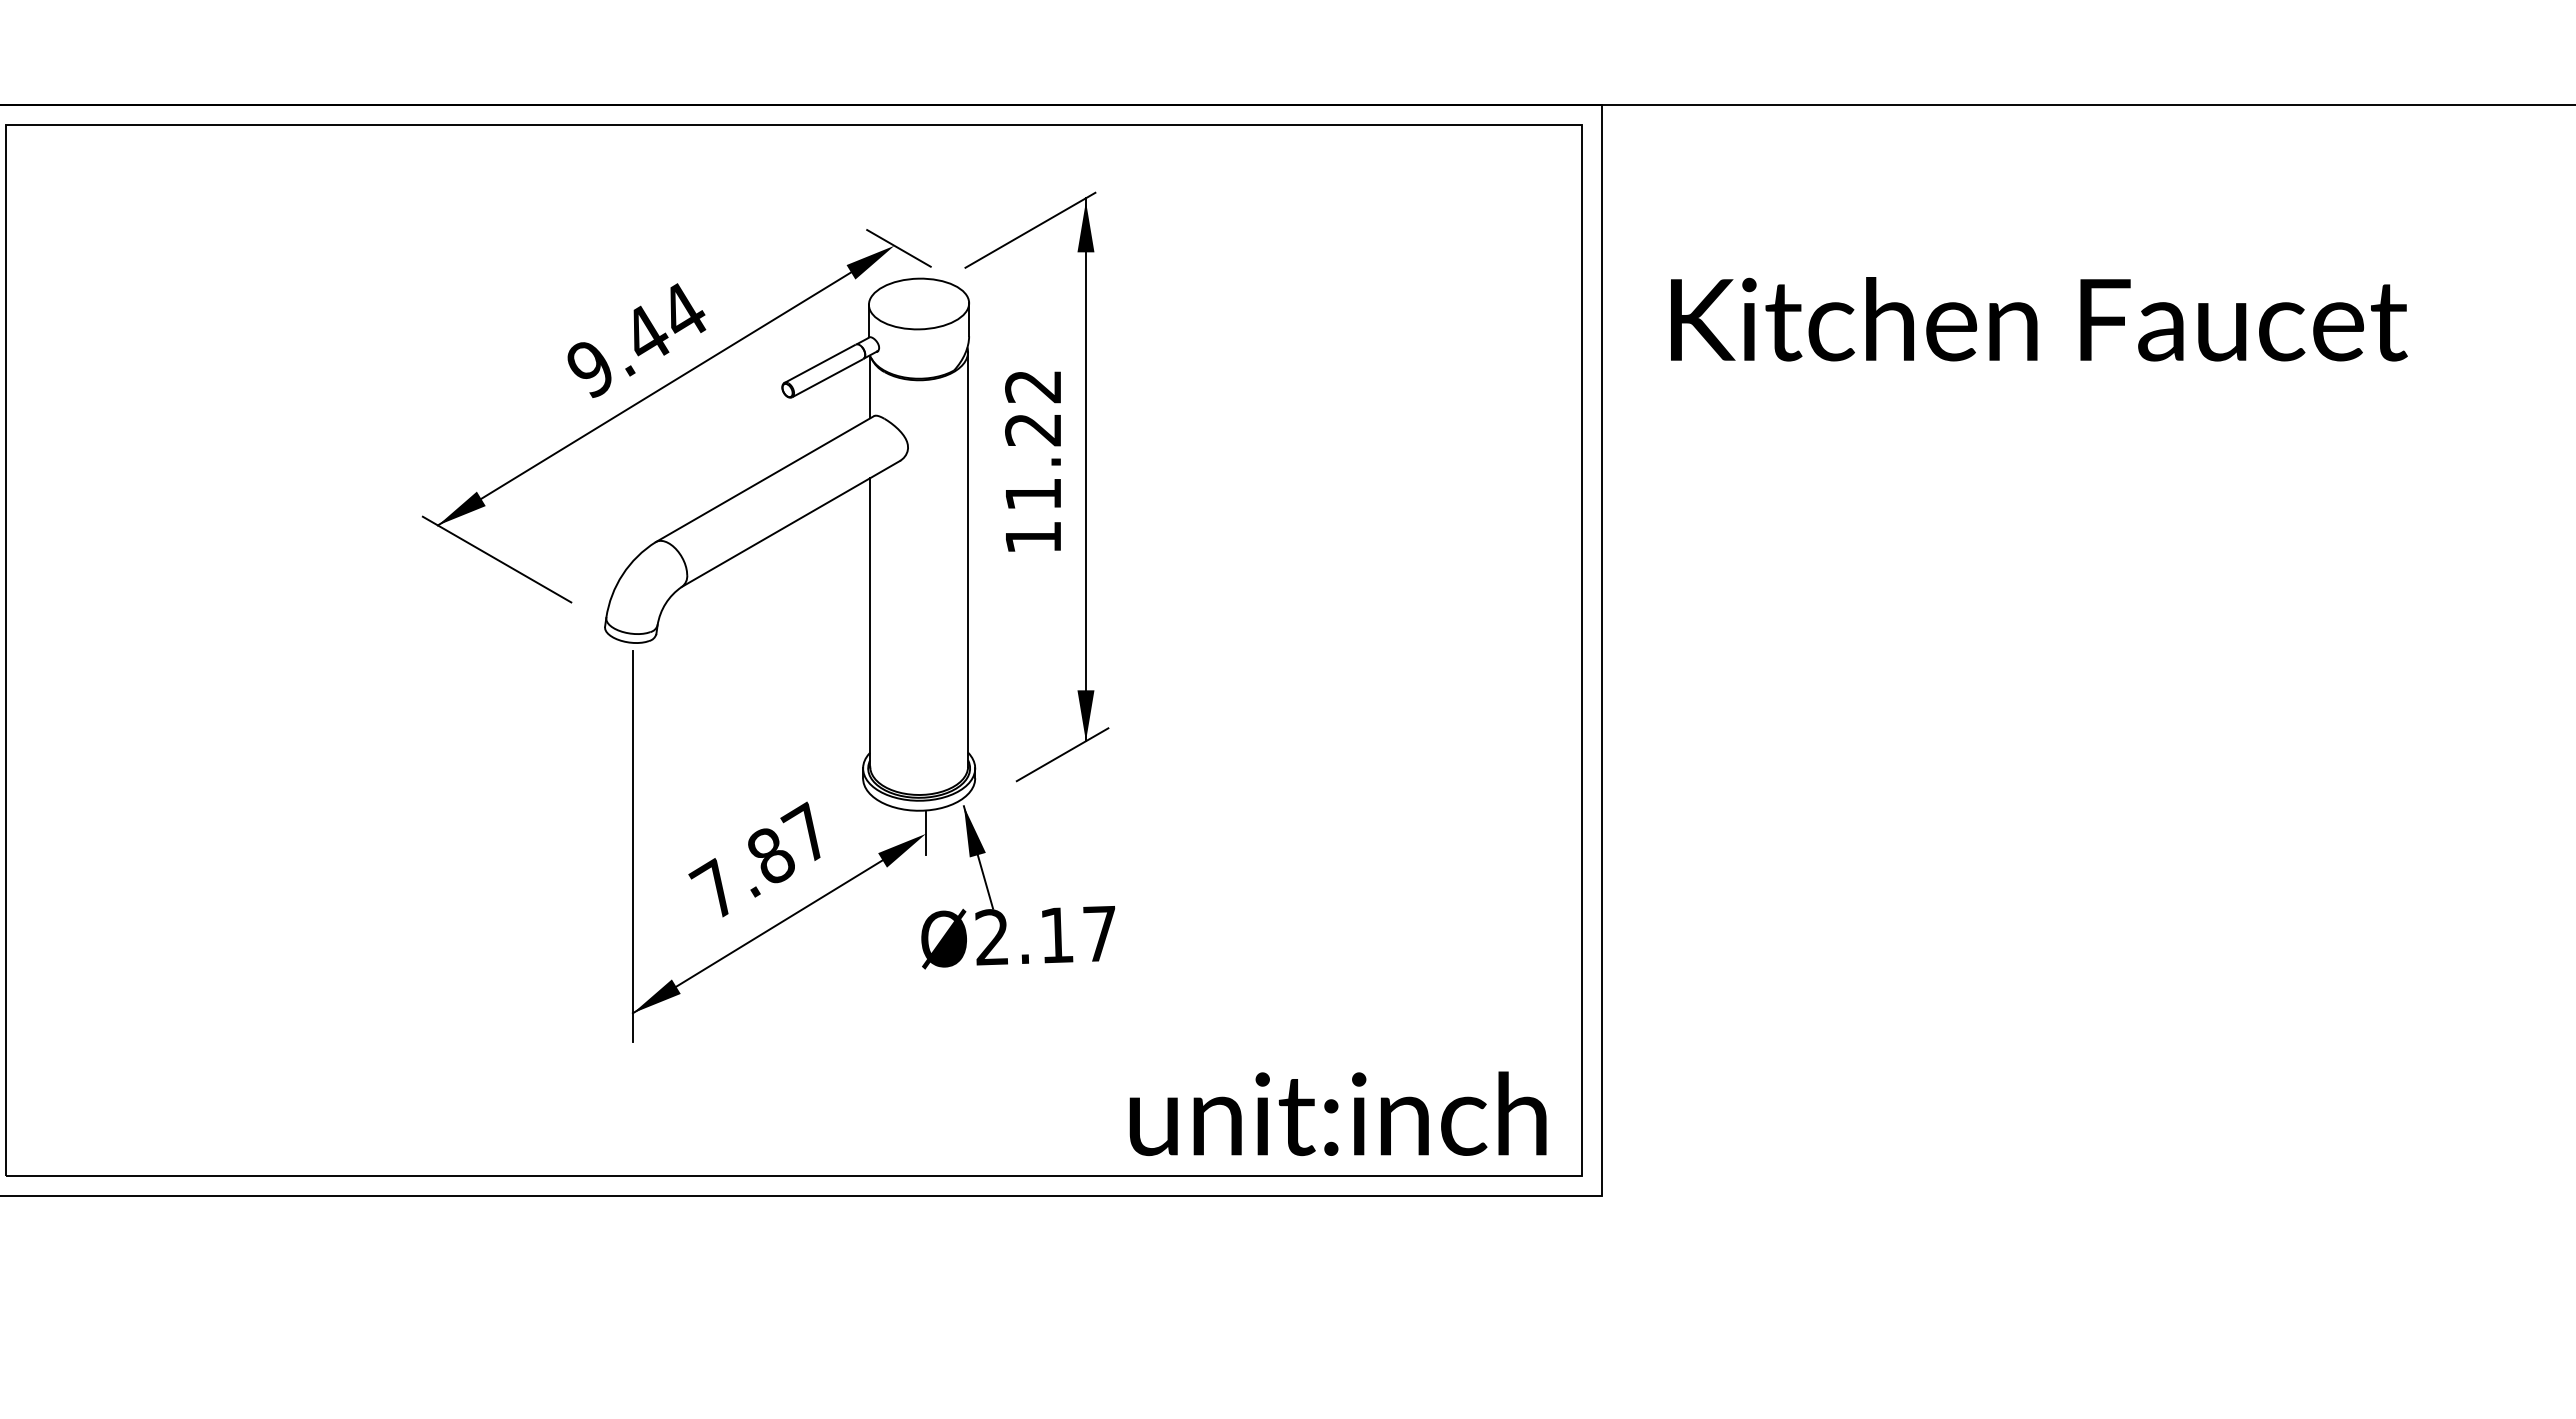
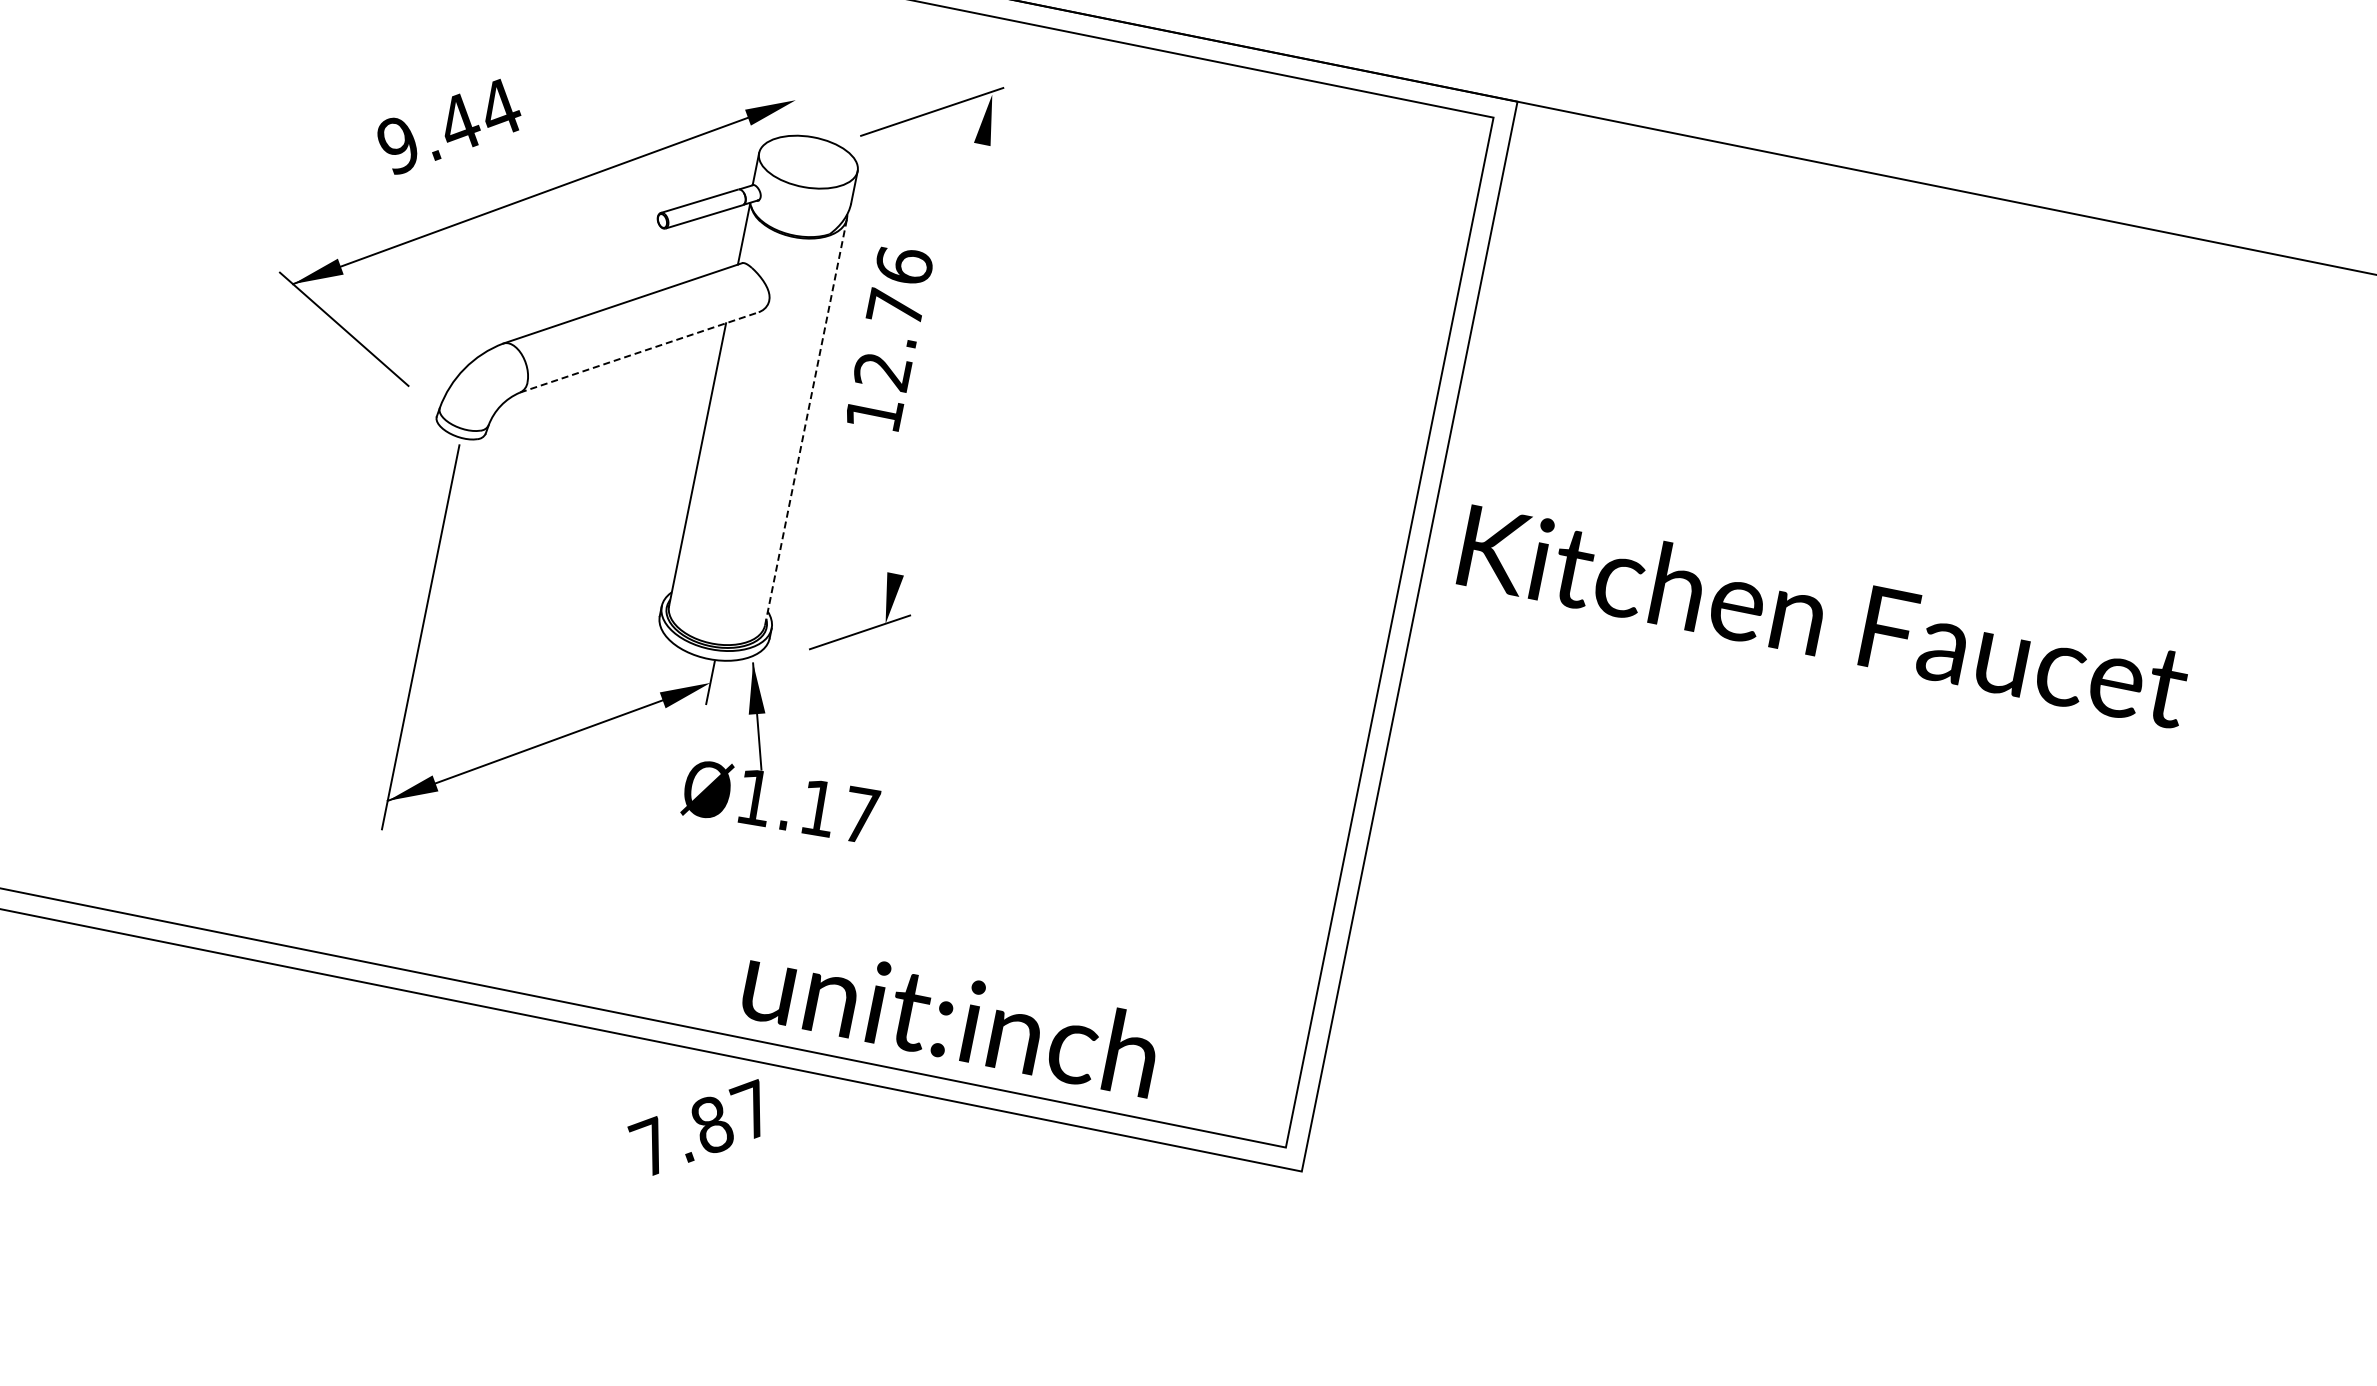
line: (898, 248) -> (799, 103), removed
text: (2039, 319) -> (1825, 616), moved
text: (636, 340) -> (448, 126), moved
text: (1033, 439) -> (893, 317), 11.22 -> 12.76
line: (1085, 469) -> (938, 357), removed
line: (790, 523) -> (639, 351), solid -> dashed
line: (968, 558) -> (806, 421), solid -> dashed
text: (754, 859) -> (695, 1125), moved
text: (991, 937) -> (754, 797), Ø2.17 -> Ø1.17
text: (1337, 1113) -> (950, 1016), moved

